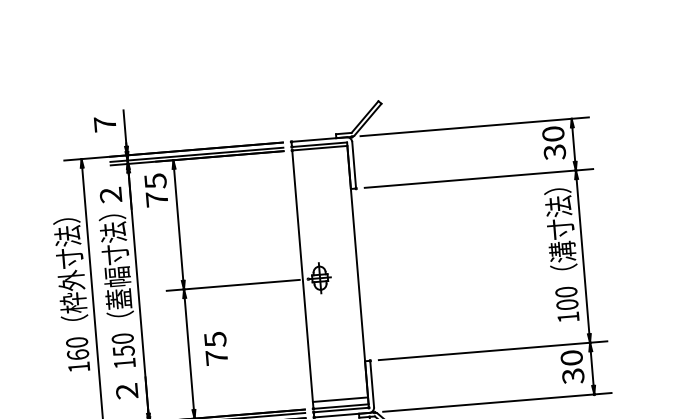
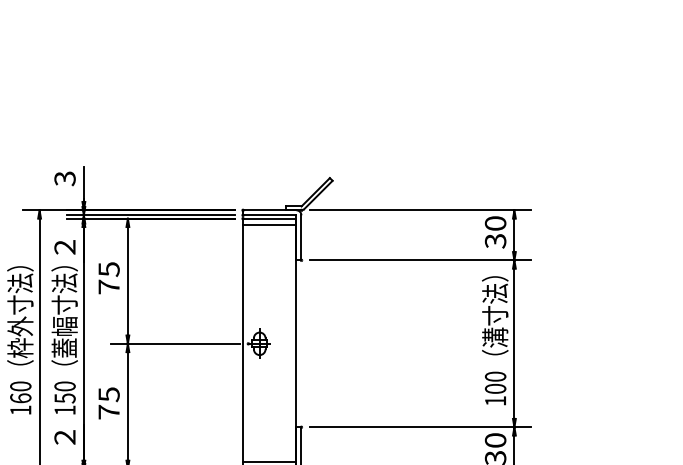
text: (104, 124) -> (64, 178), 7 -> 3
line: (320, 155) -> (269, 225), added
text: (155, 190) -> (108, 278), moved
text: (215, 348) -> (108, 403), moved

